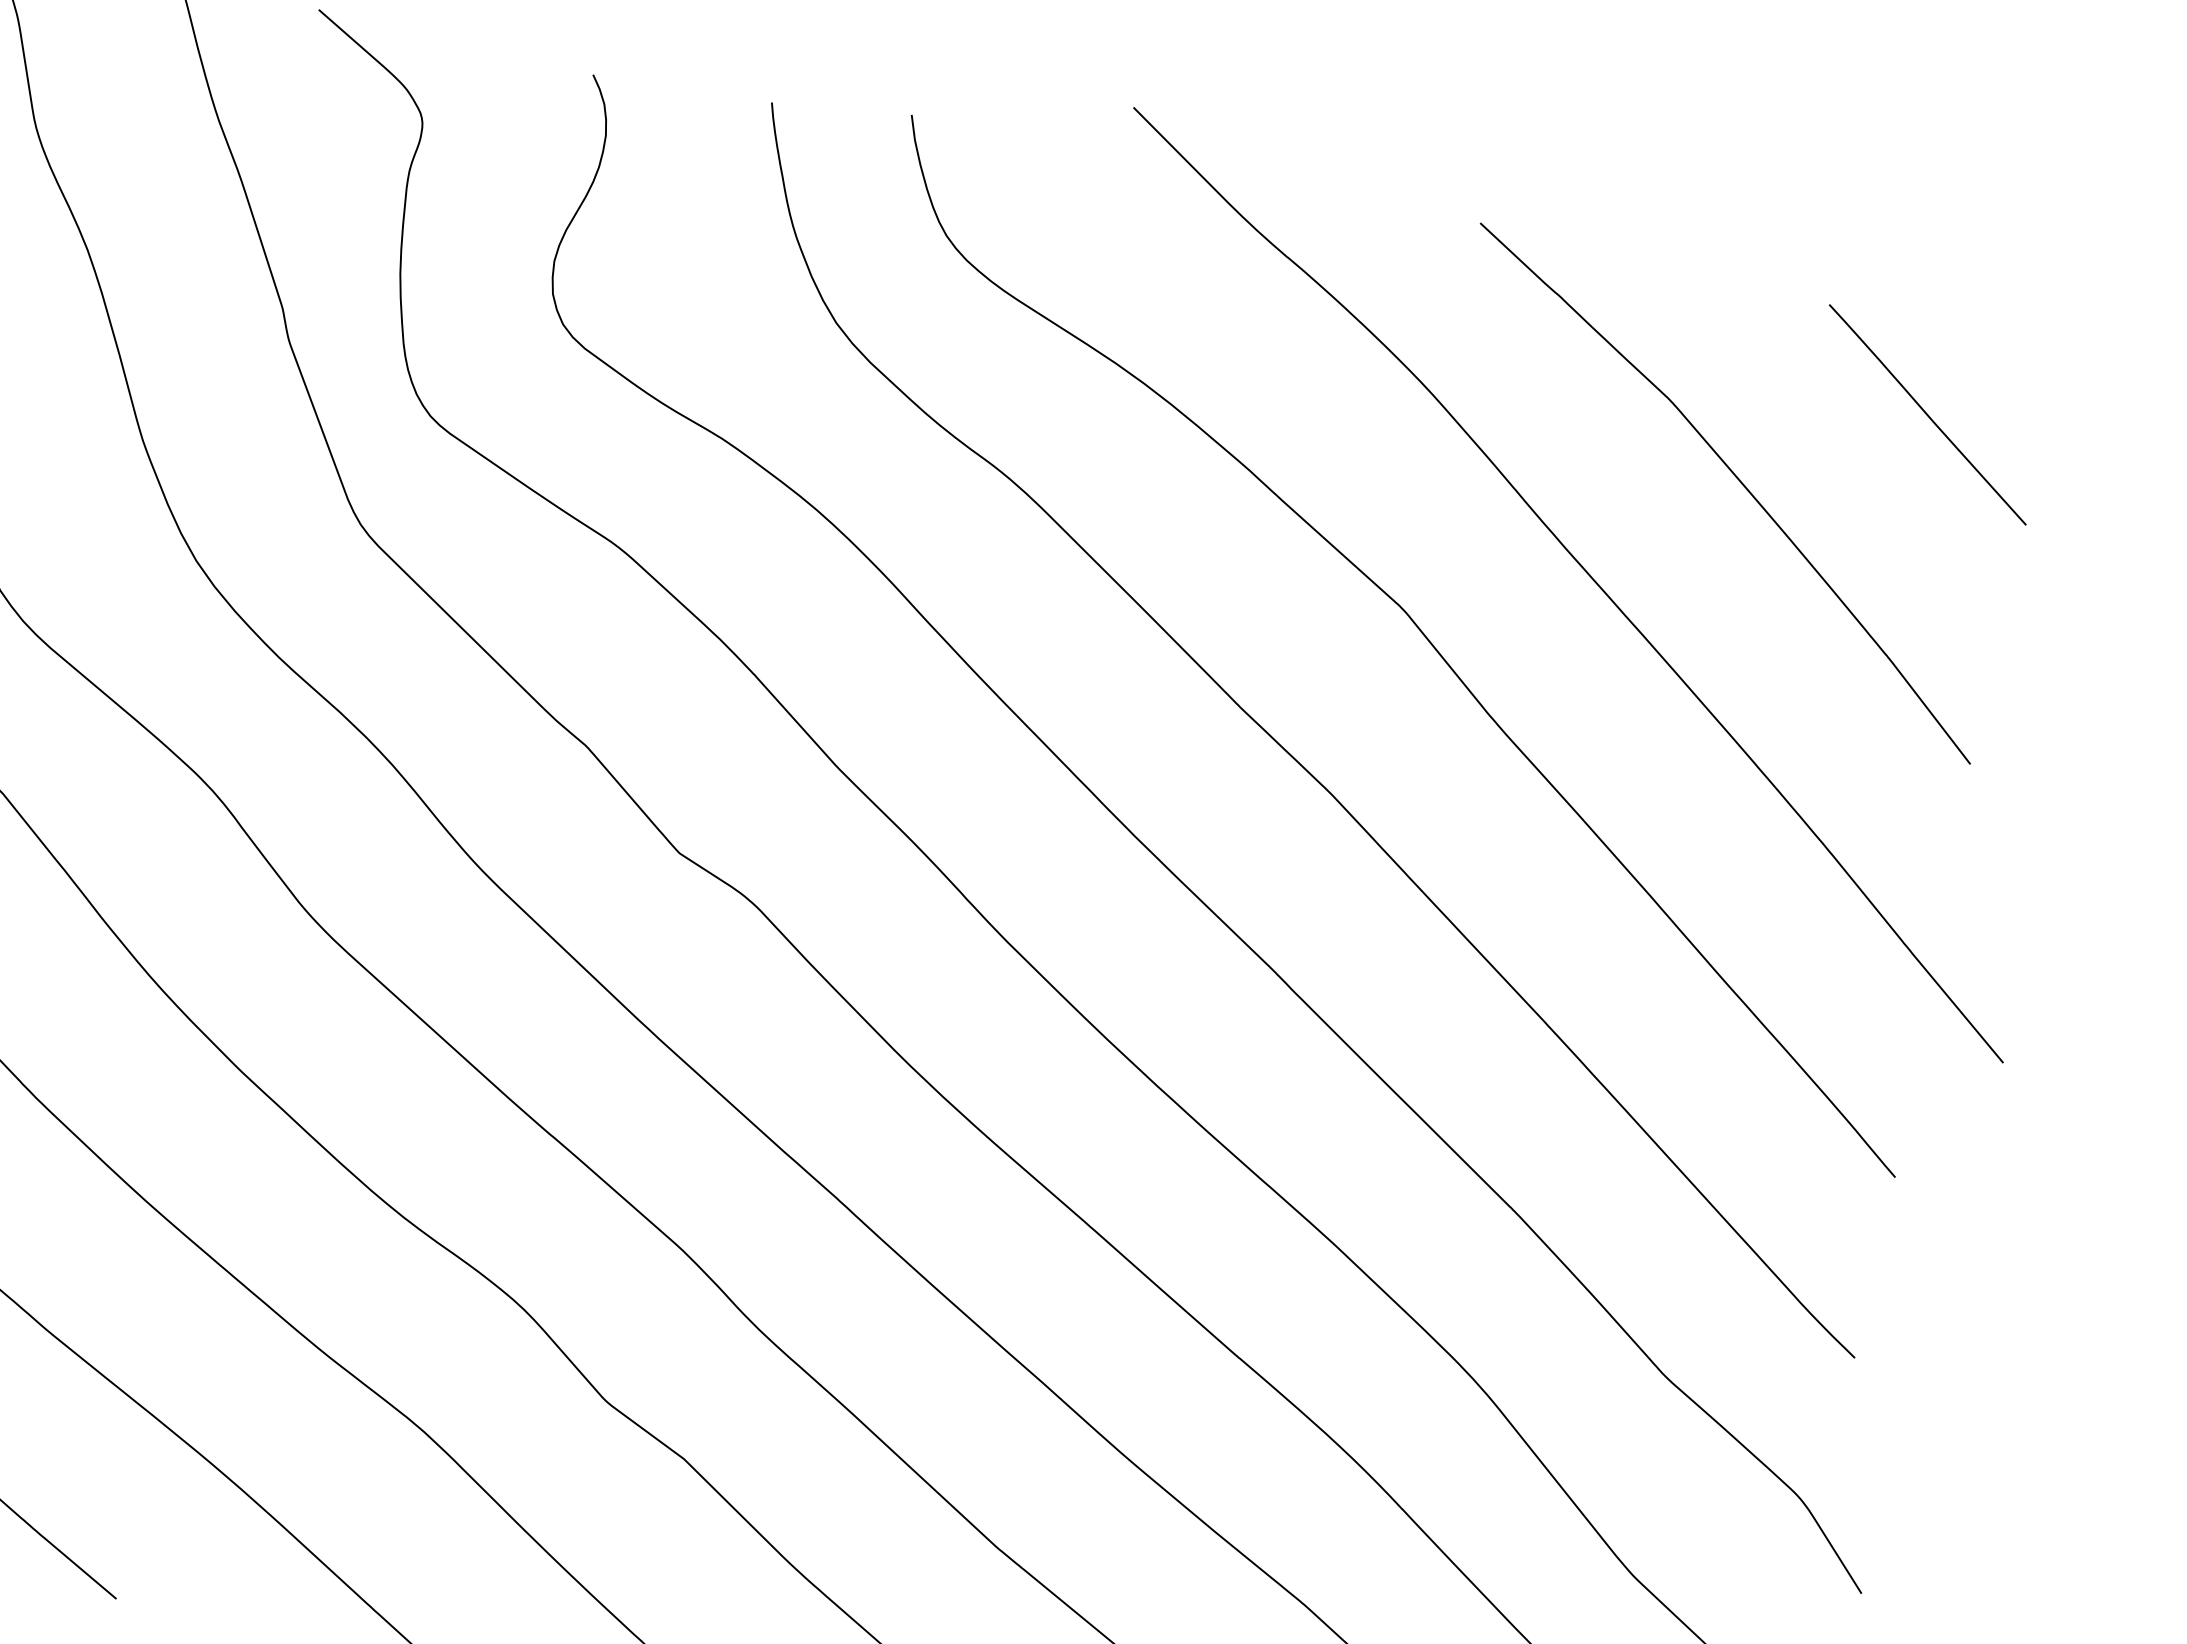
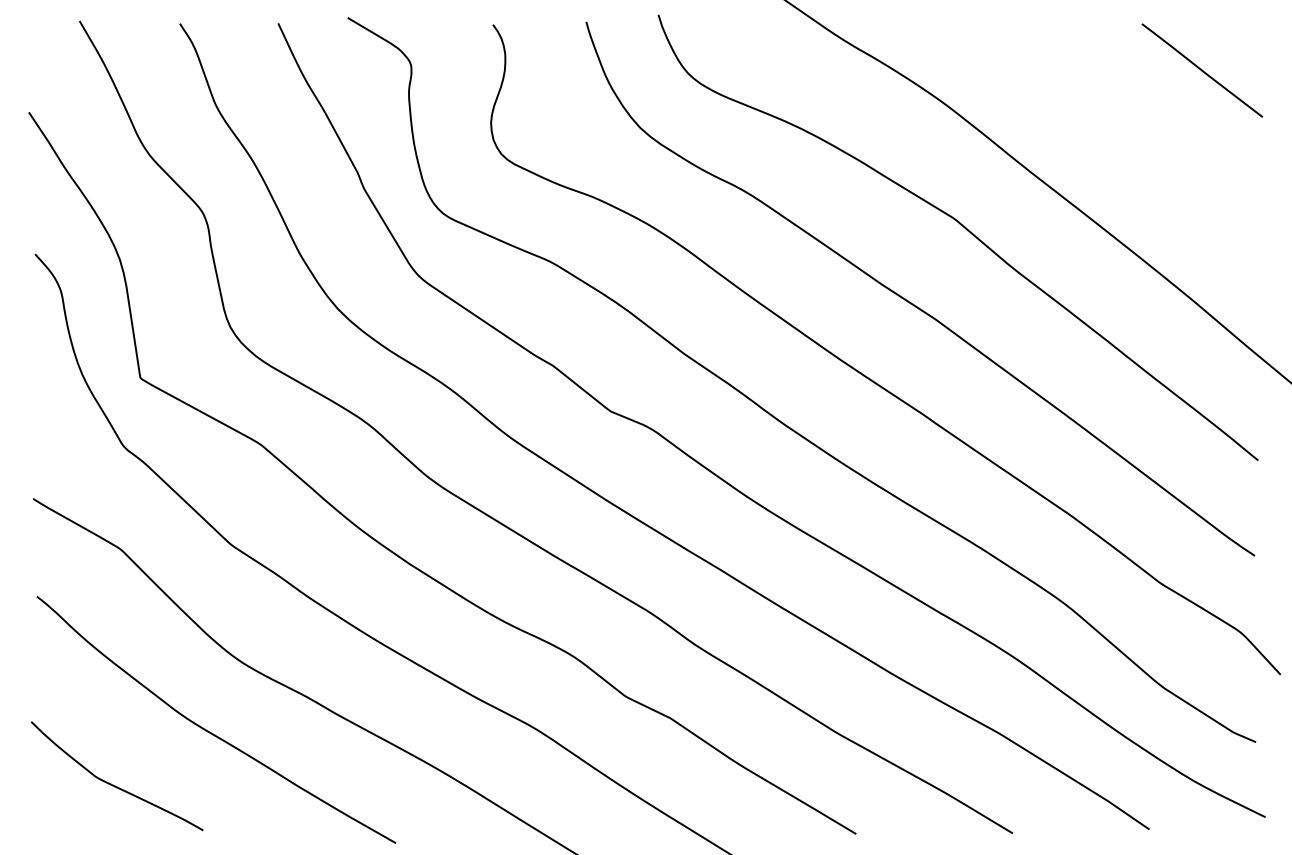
curve: (1738, 481) -> (1112, 122), removed

